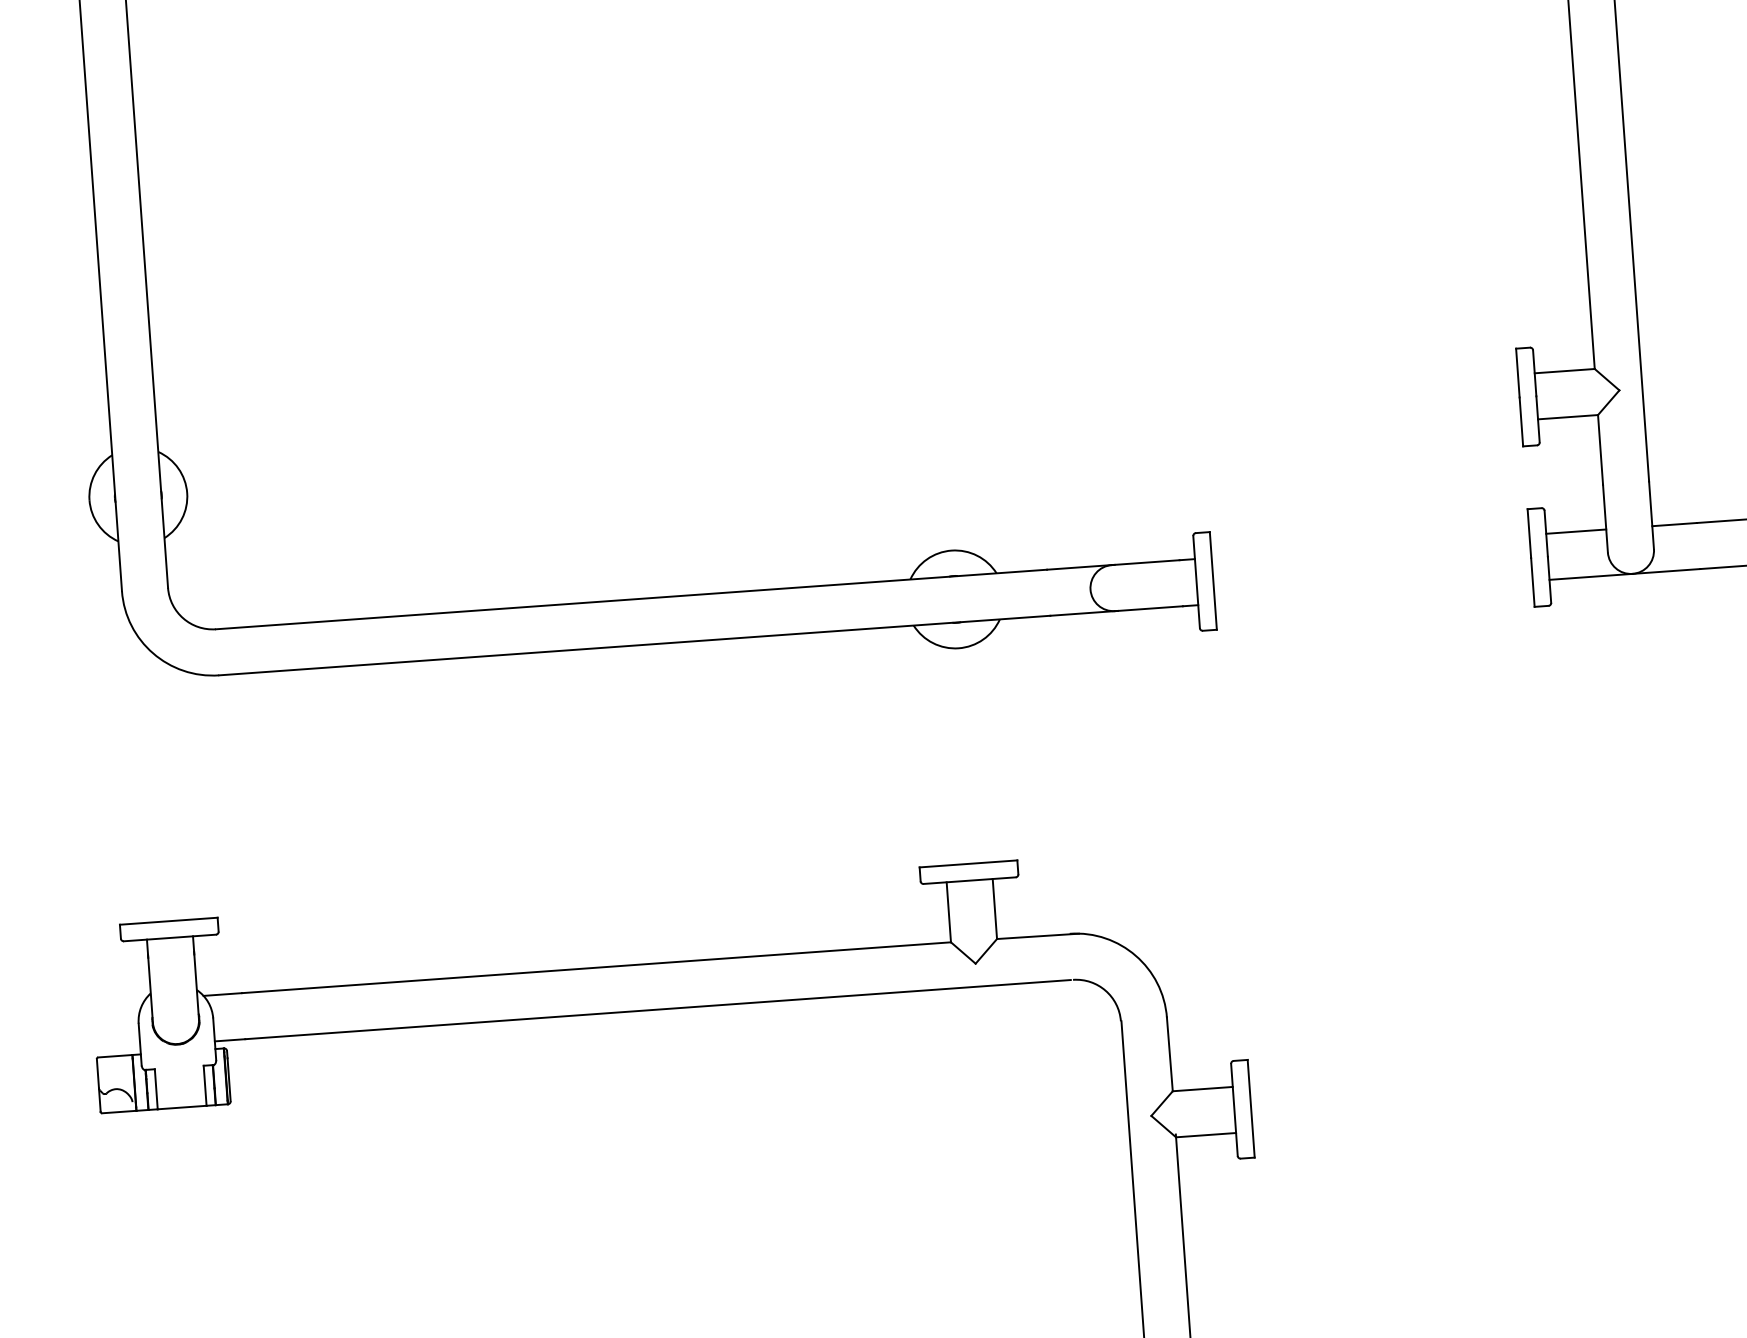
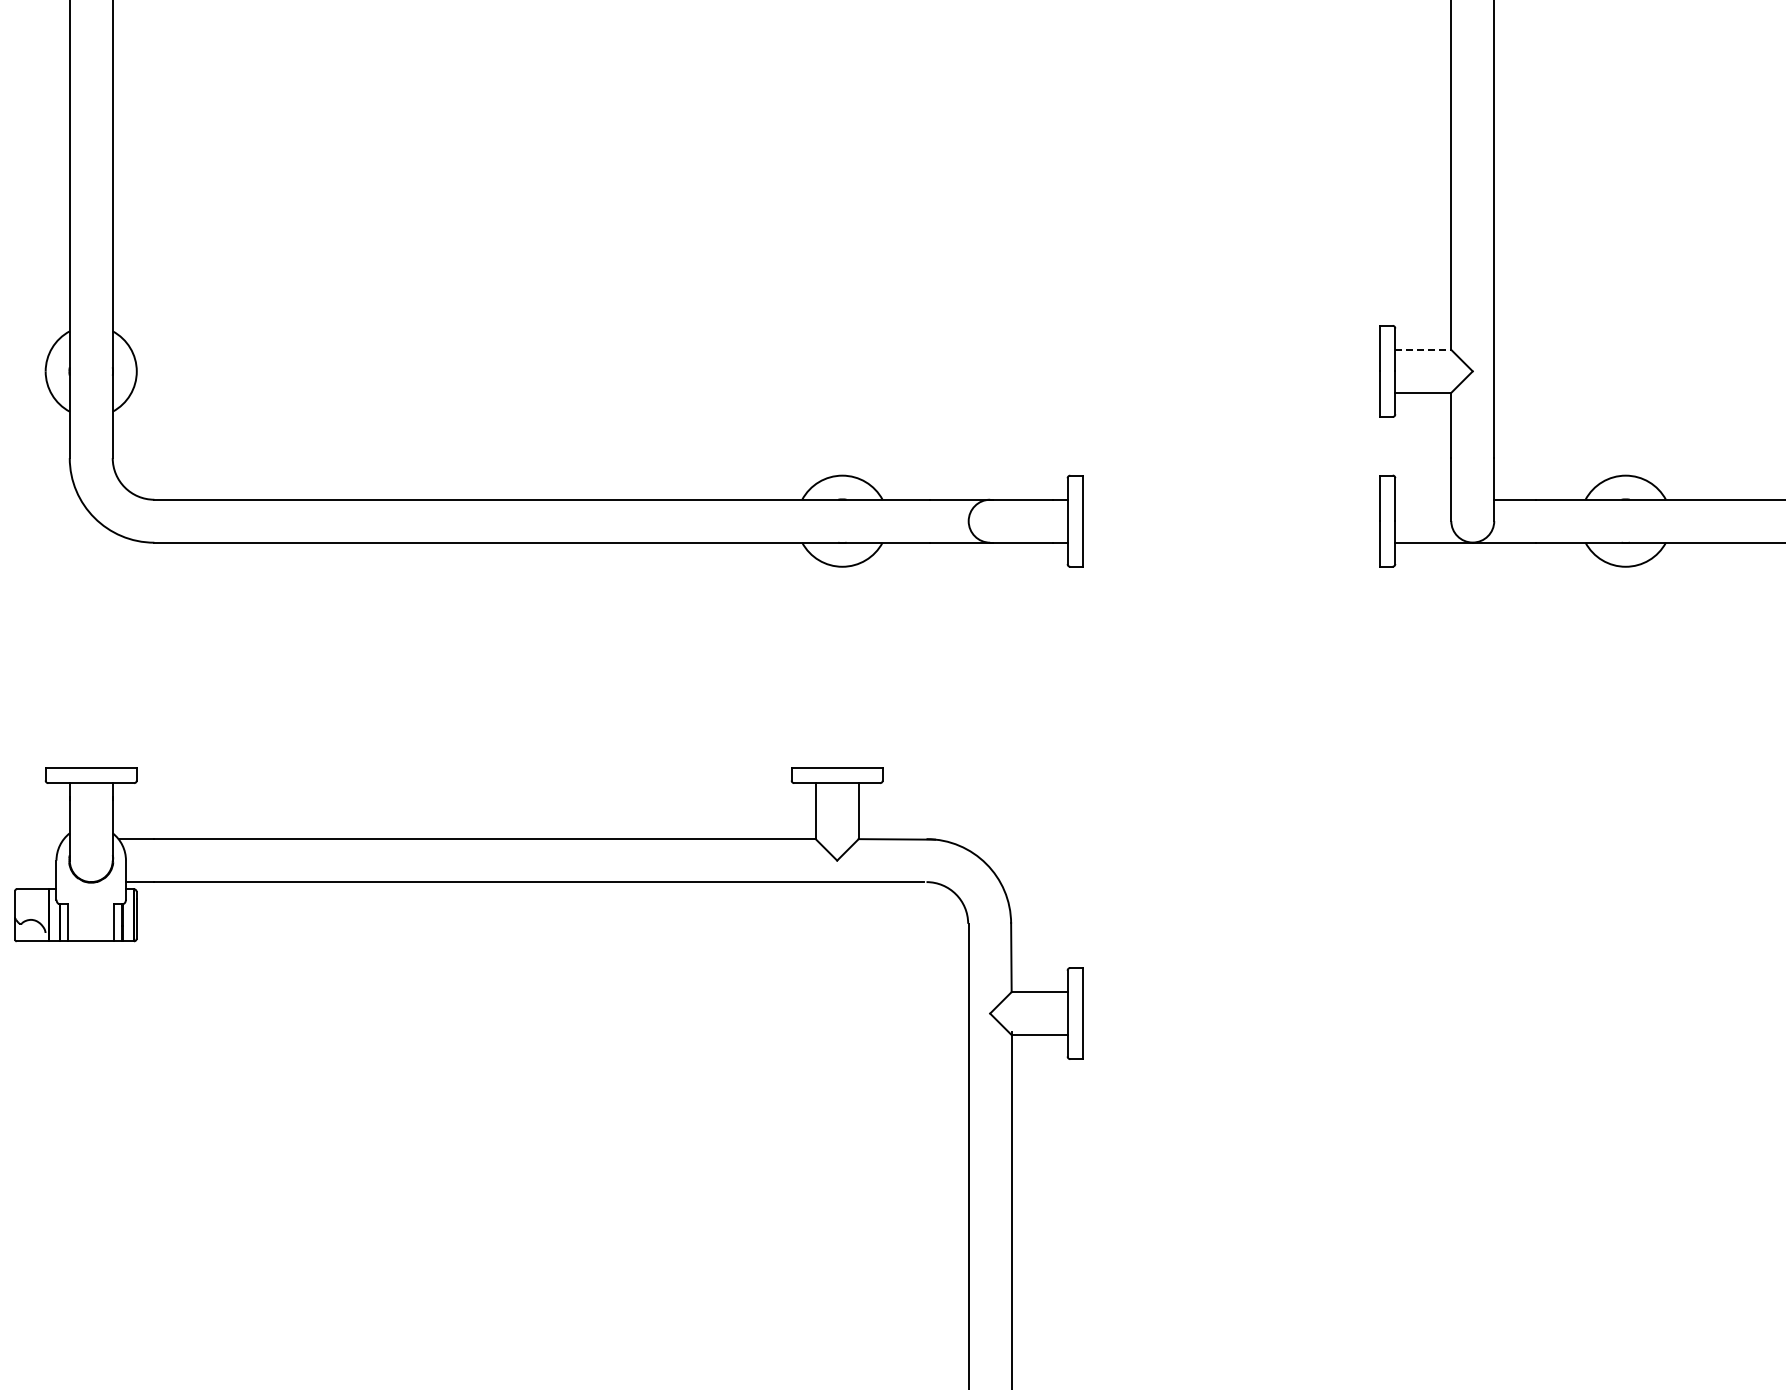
line: (1564, 370) -> (1423, 349), solid -> dashed
line: (1576, 531) -> (1423, 499), removed

